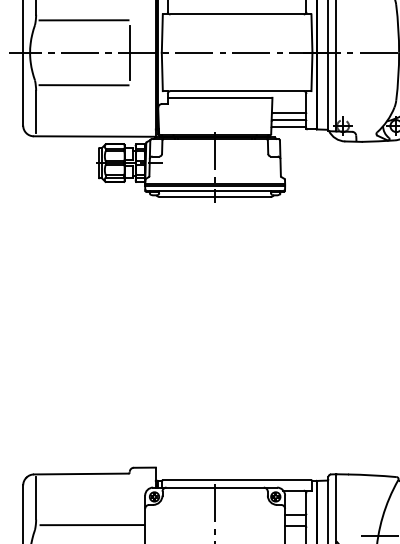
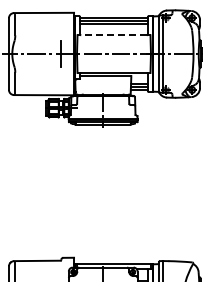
line: (238, 14) -> (114, 35), solid -> dashed
line: (83, 21) -> (38, 38), removed
line: (83, 84) -> (38, 69), removed

